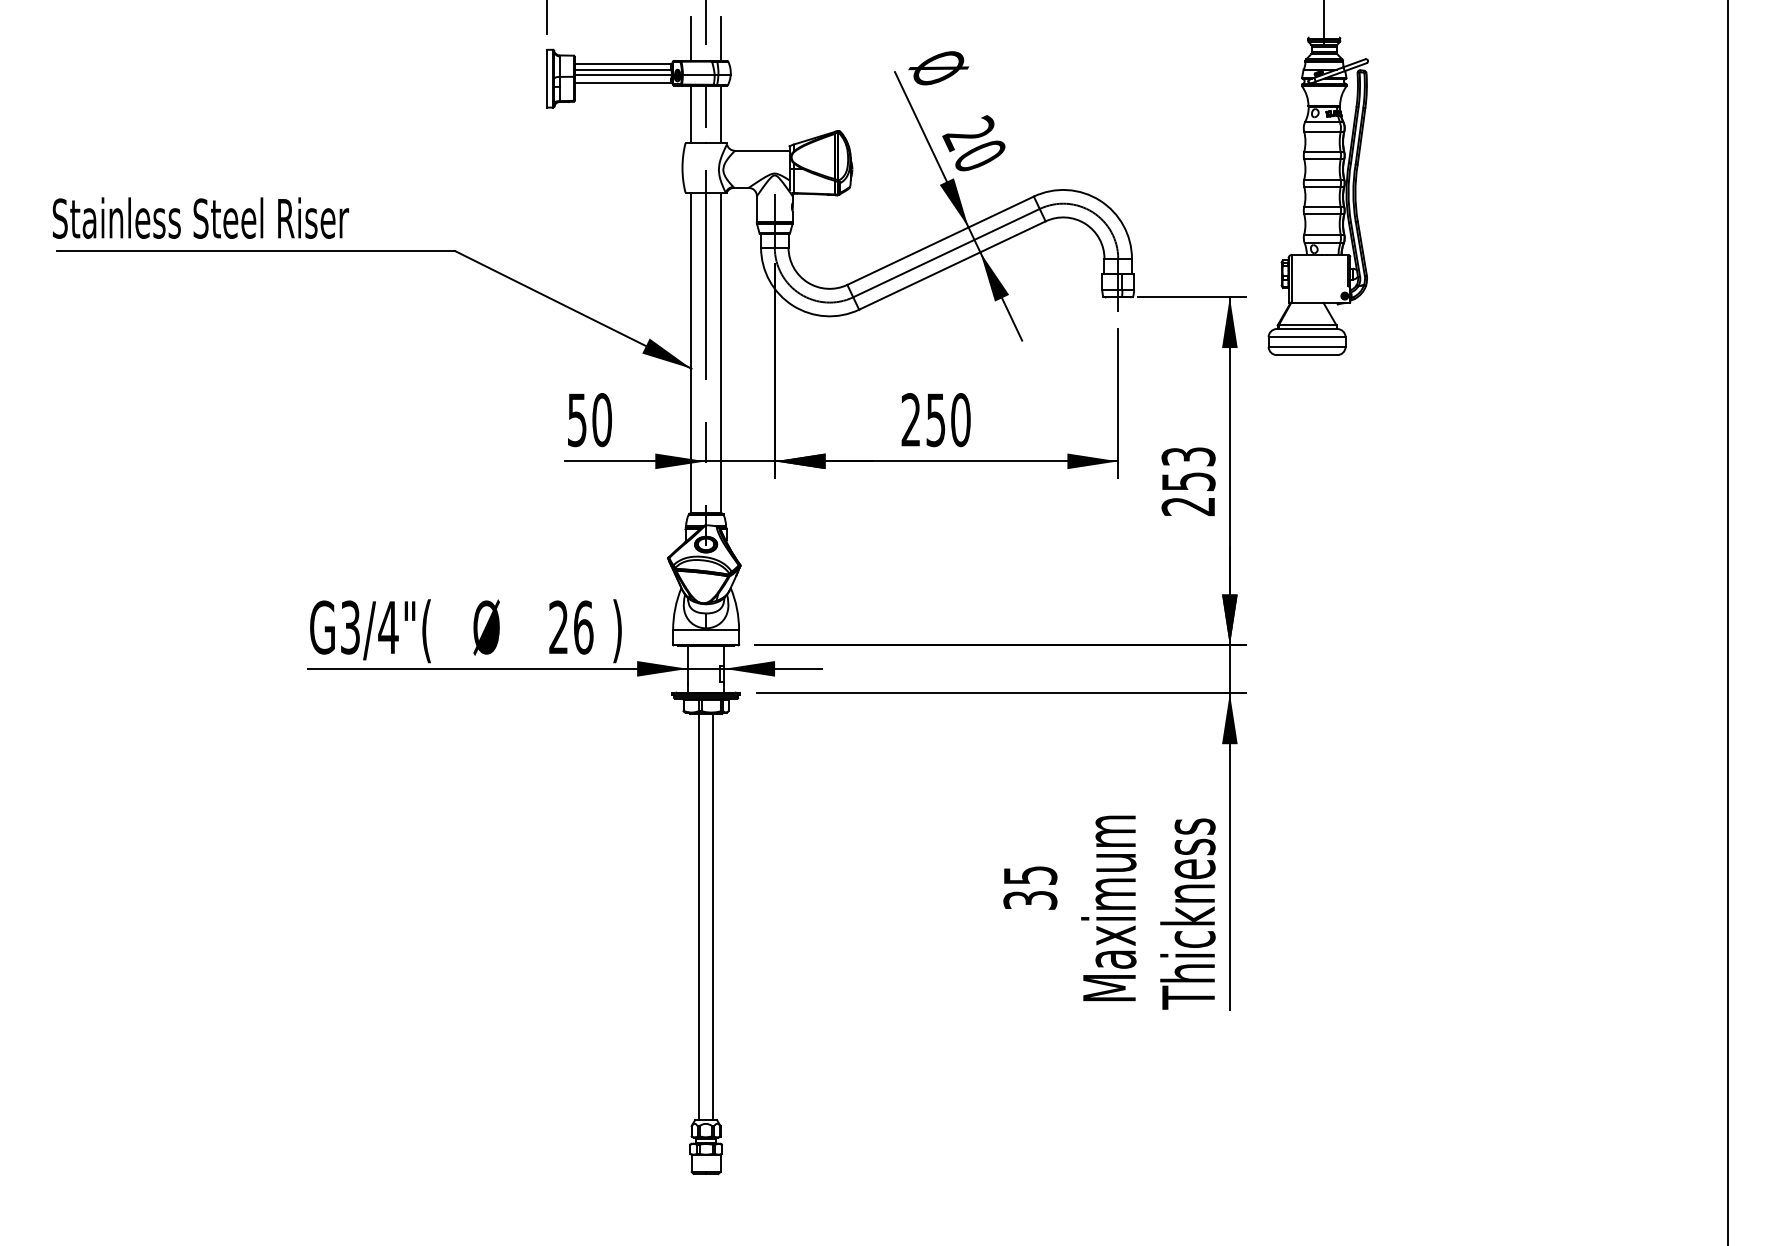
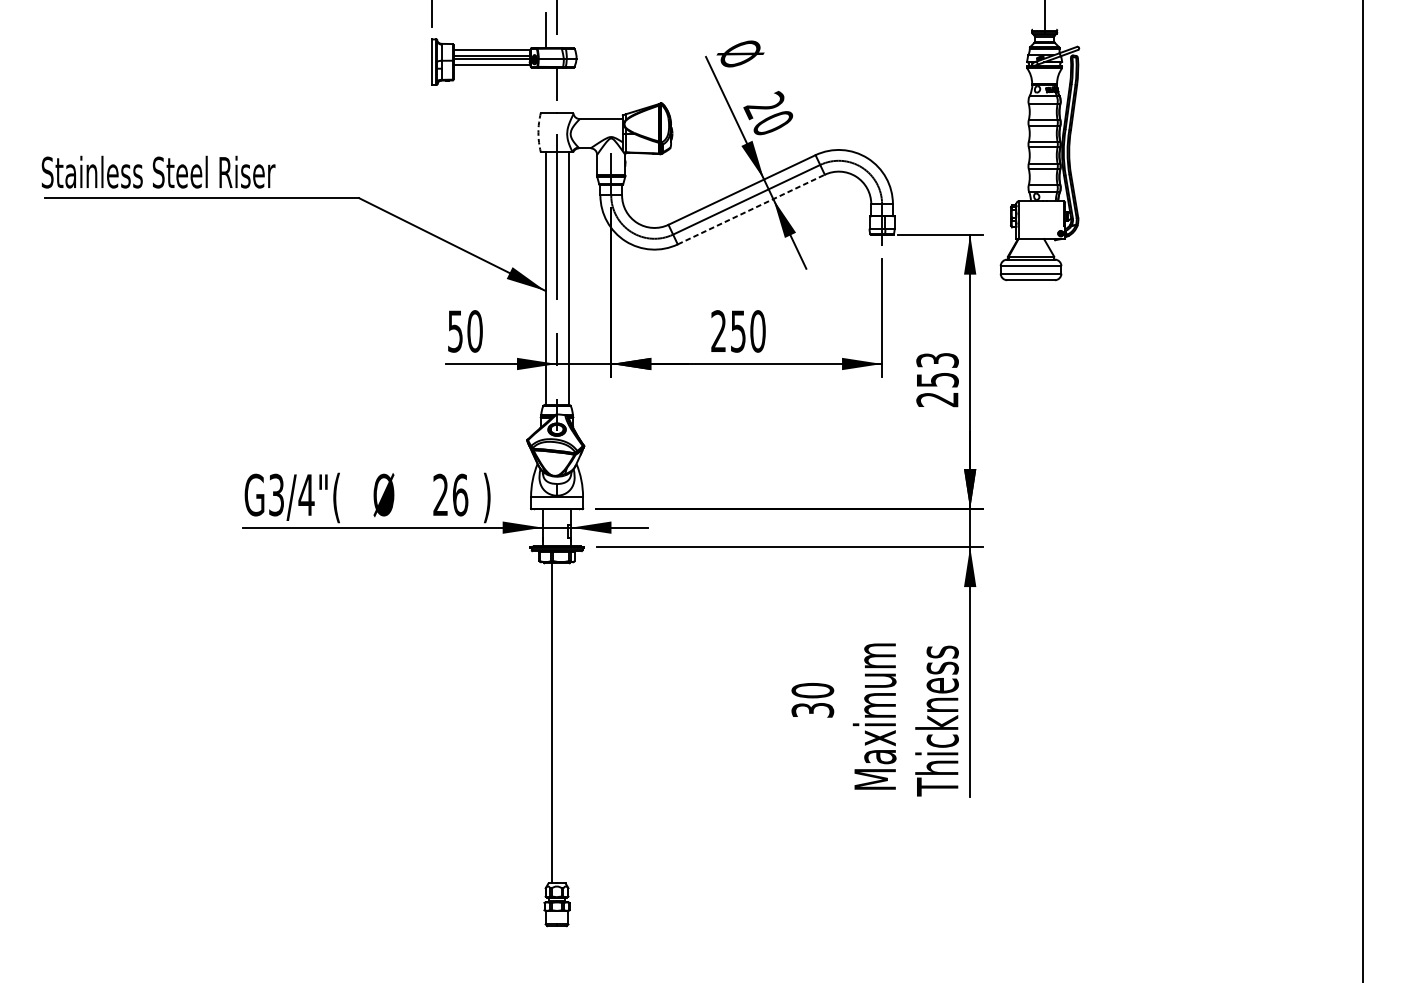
line: (720, 38) -> (568, 30), removed
line: (691, 114) -> (545, 90), removed
line: (720, 114) -> (568, 90), removed
arc: (682, 167) -> (538, 132), solid -> dashed
line: (952, 265) -> (751, 209), solid -> dashed
text: (1030, 875) -> (812, 690), 35 -> 30
line: (712, 916) -> (562, 722), removed

